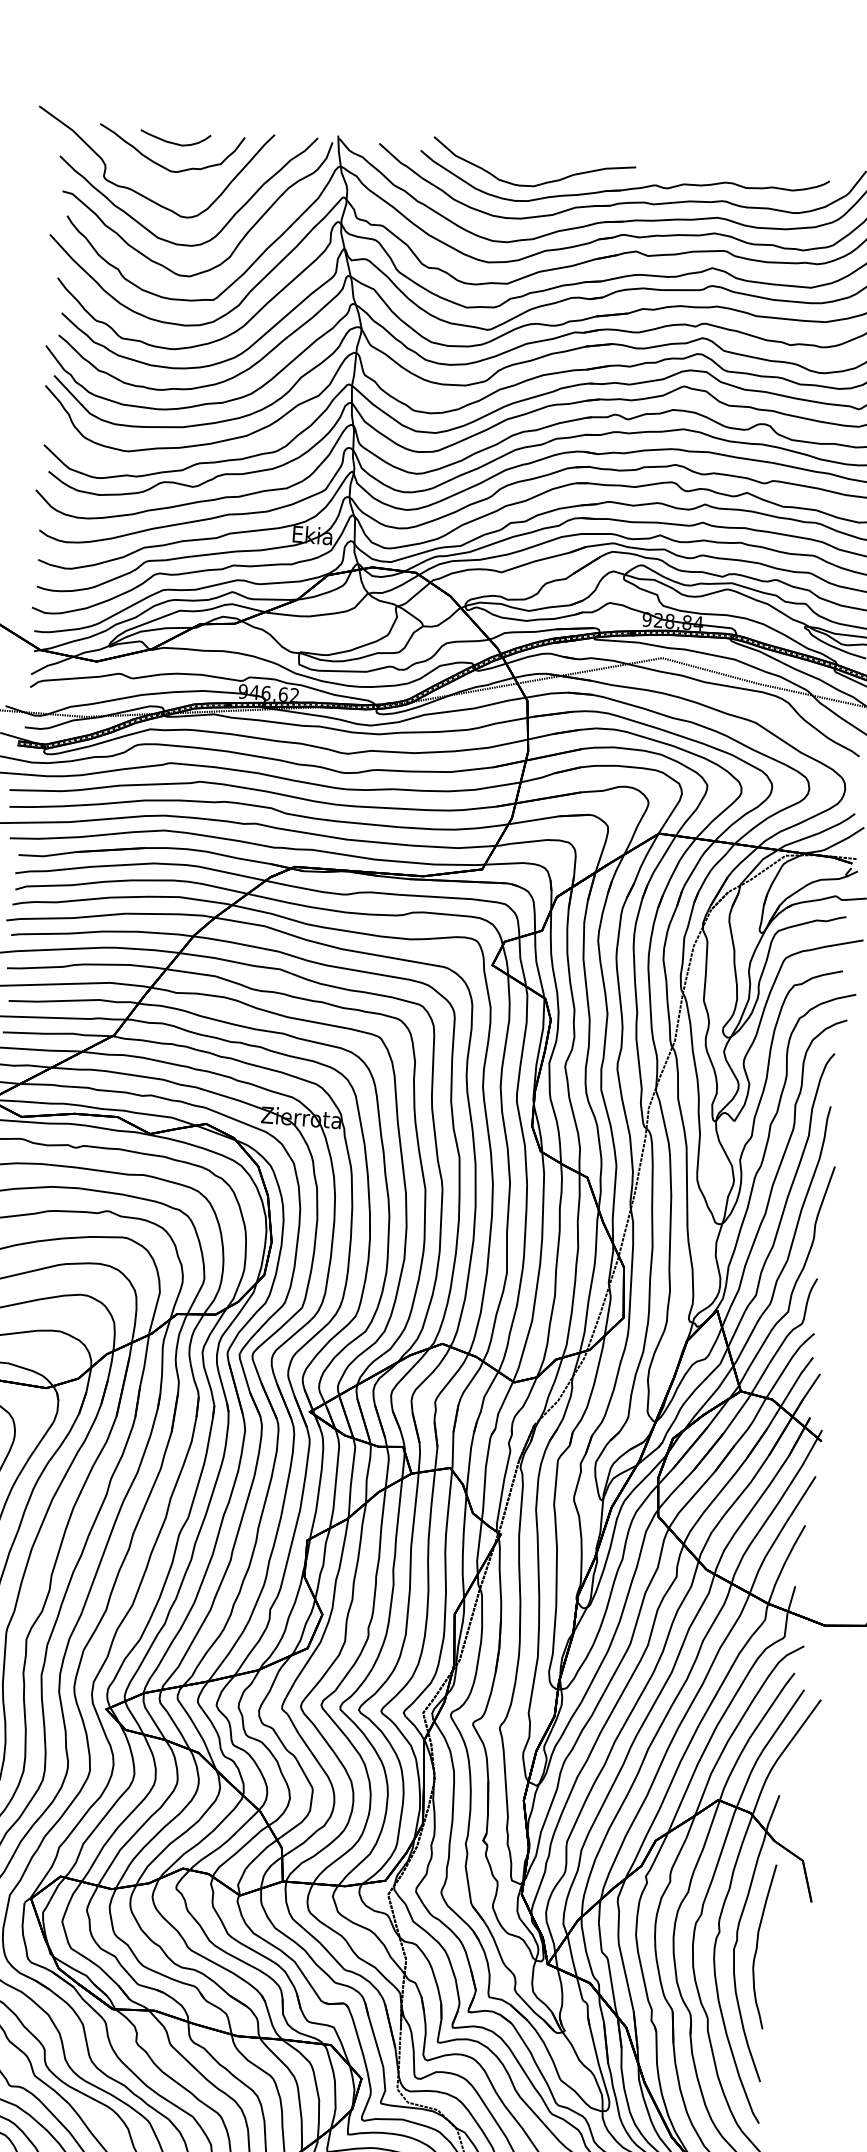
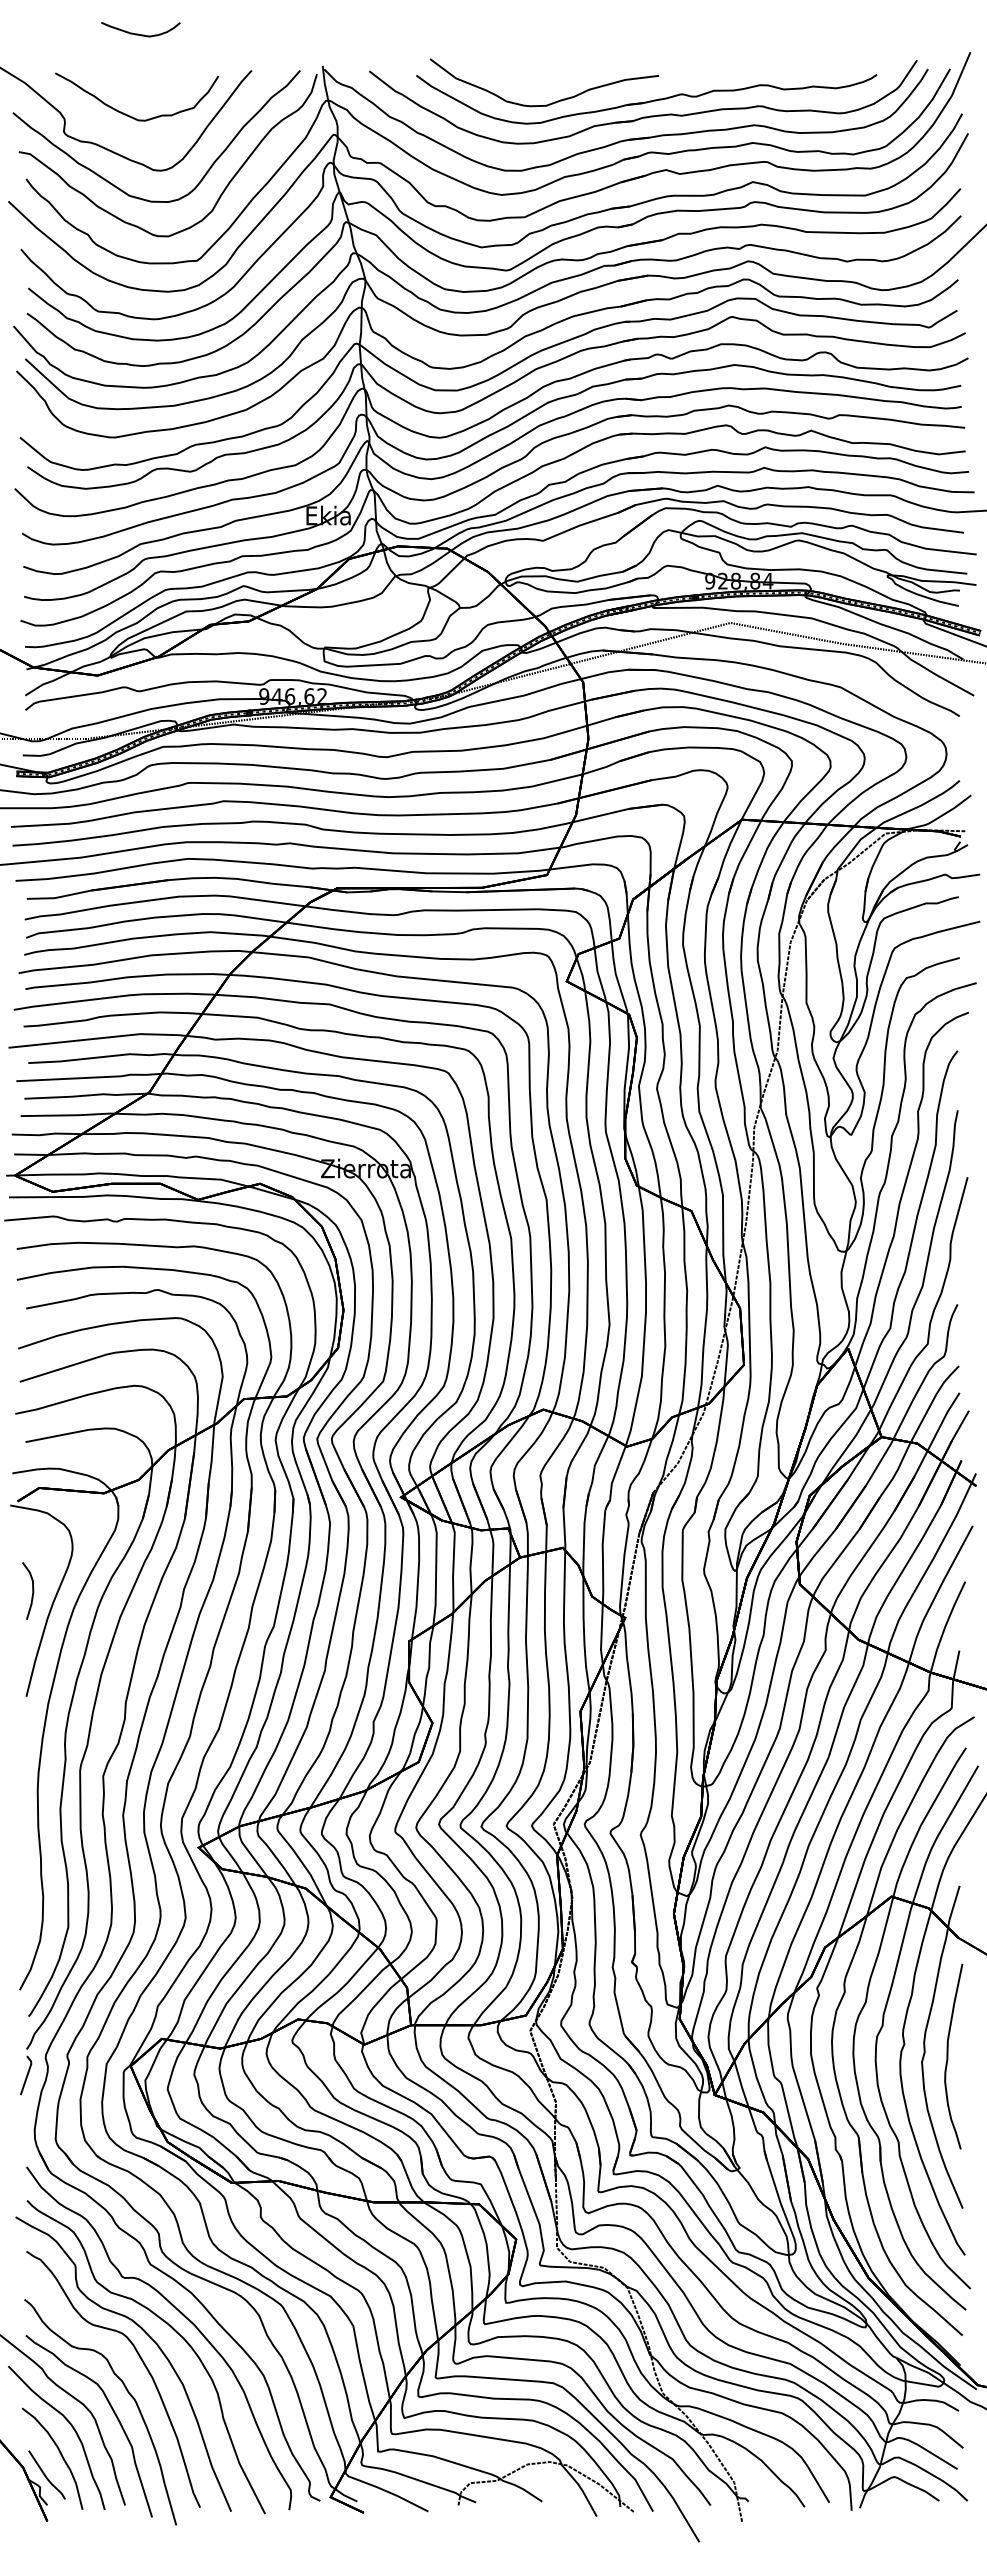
curve: (173, 142) -> (138, 33), moved

